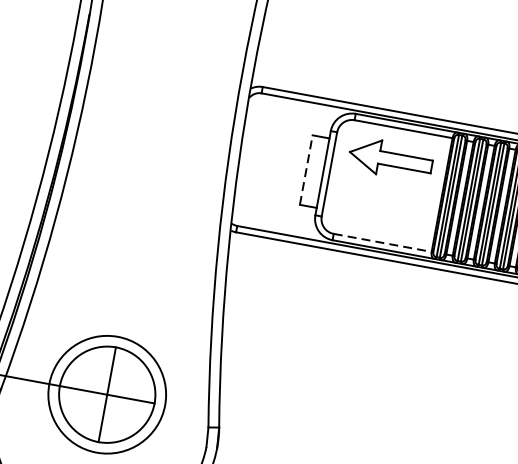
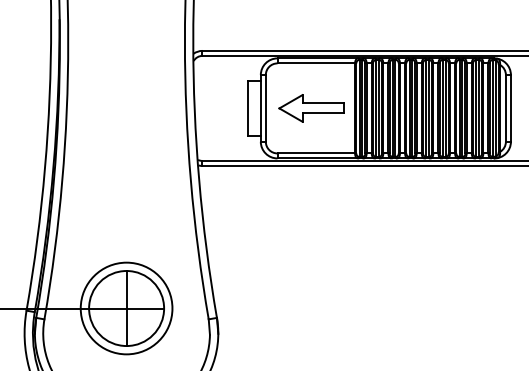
part: (390, 159) -> (311, 108), moved
line: (306, 170) -> (247, 108), dashed -> solid
line: (384, 243) -> (317, 153), dashed -> solid

